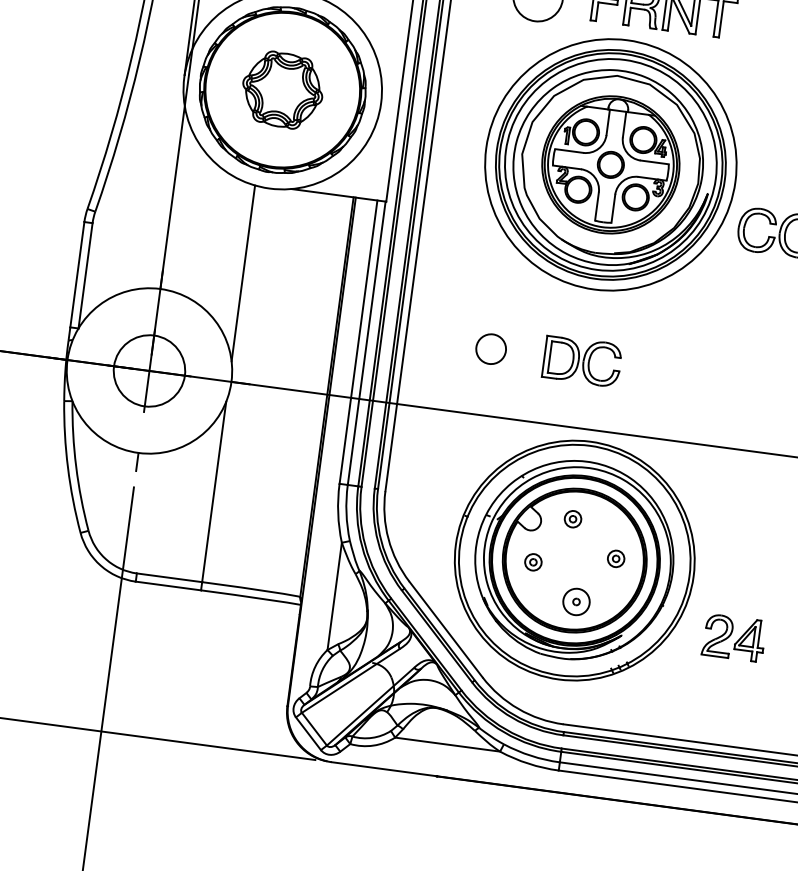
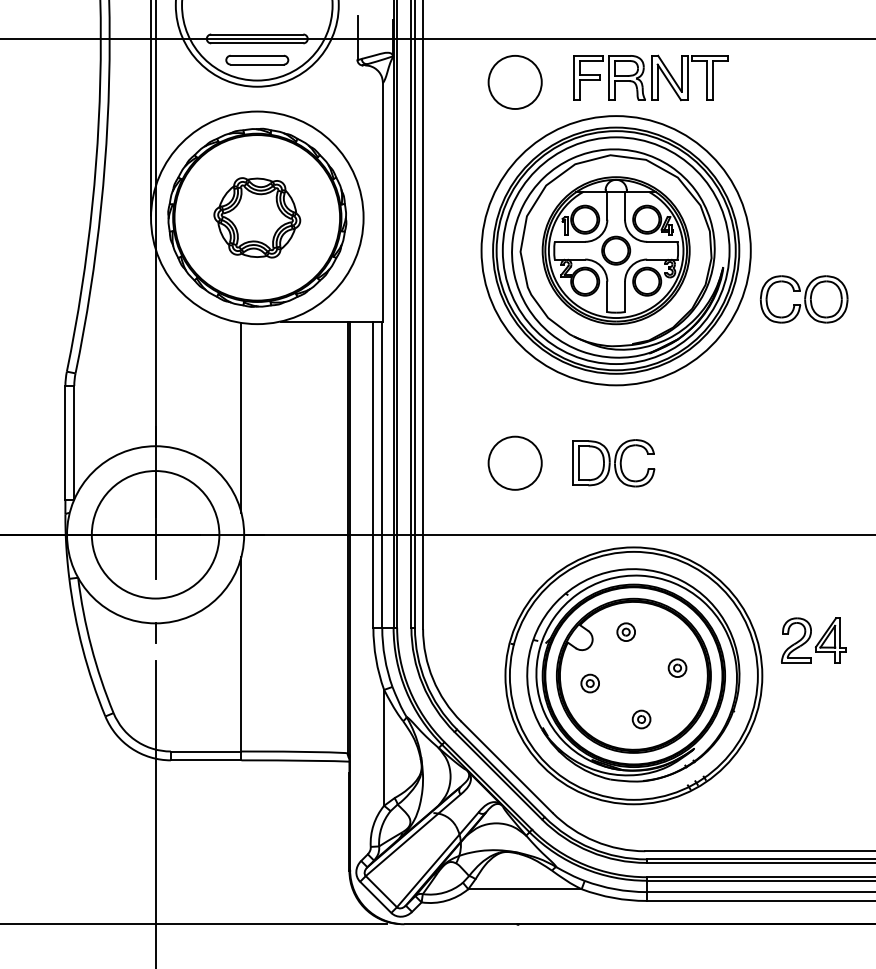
circle: (490, 348) -> (514, 462), size x1.67
circle: (149, 370) -> (155, 534), size x1.67
circle: (576, 601) -> (641, 719), size x0.62
part: (733, 637) -> (813, 640), moved

